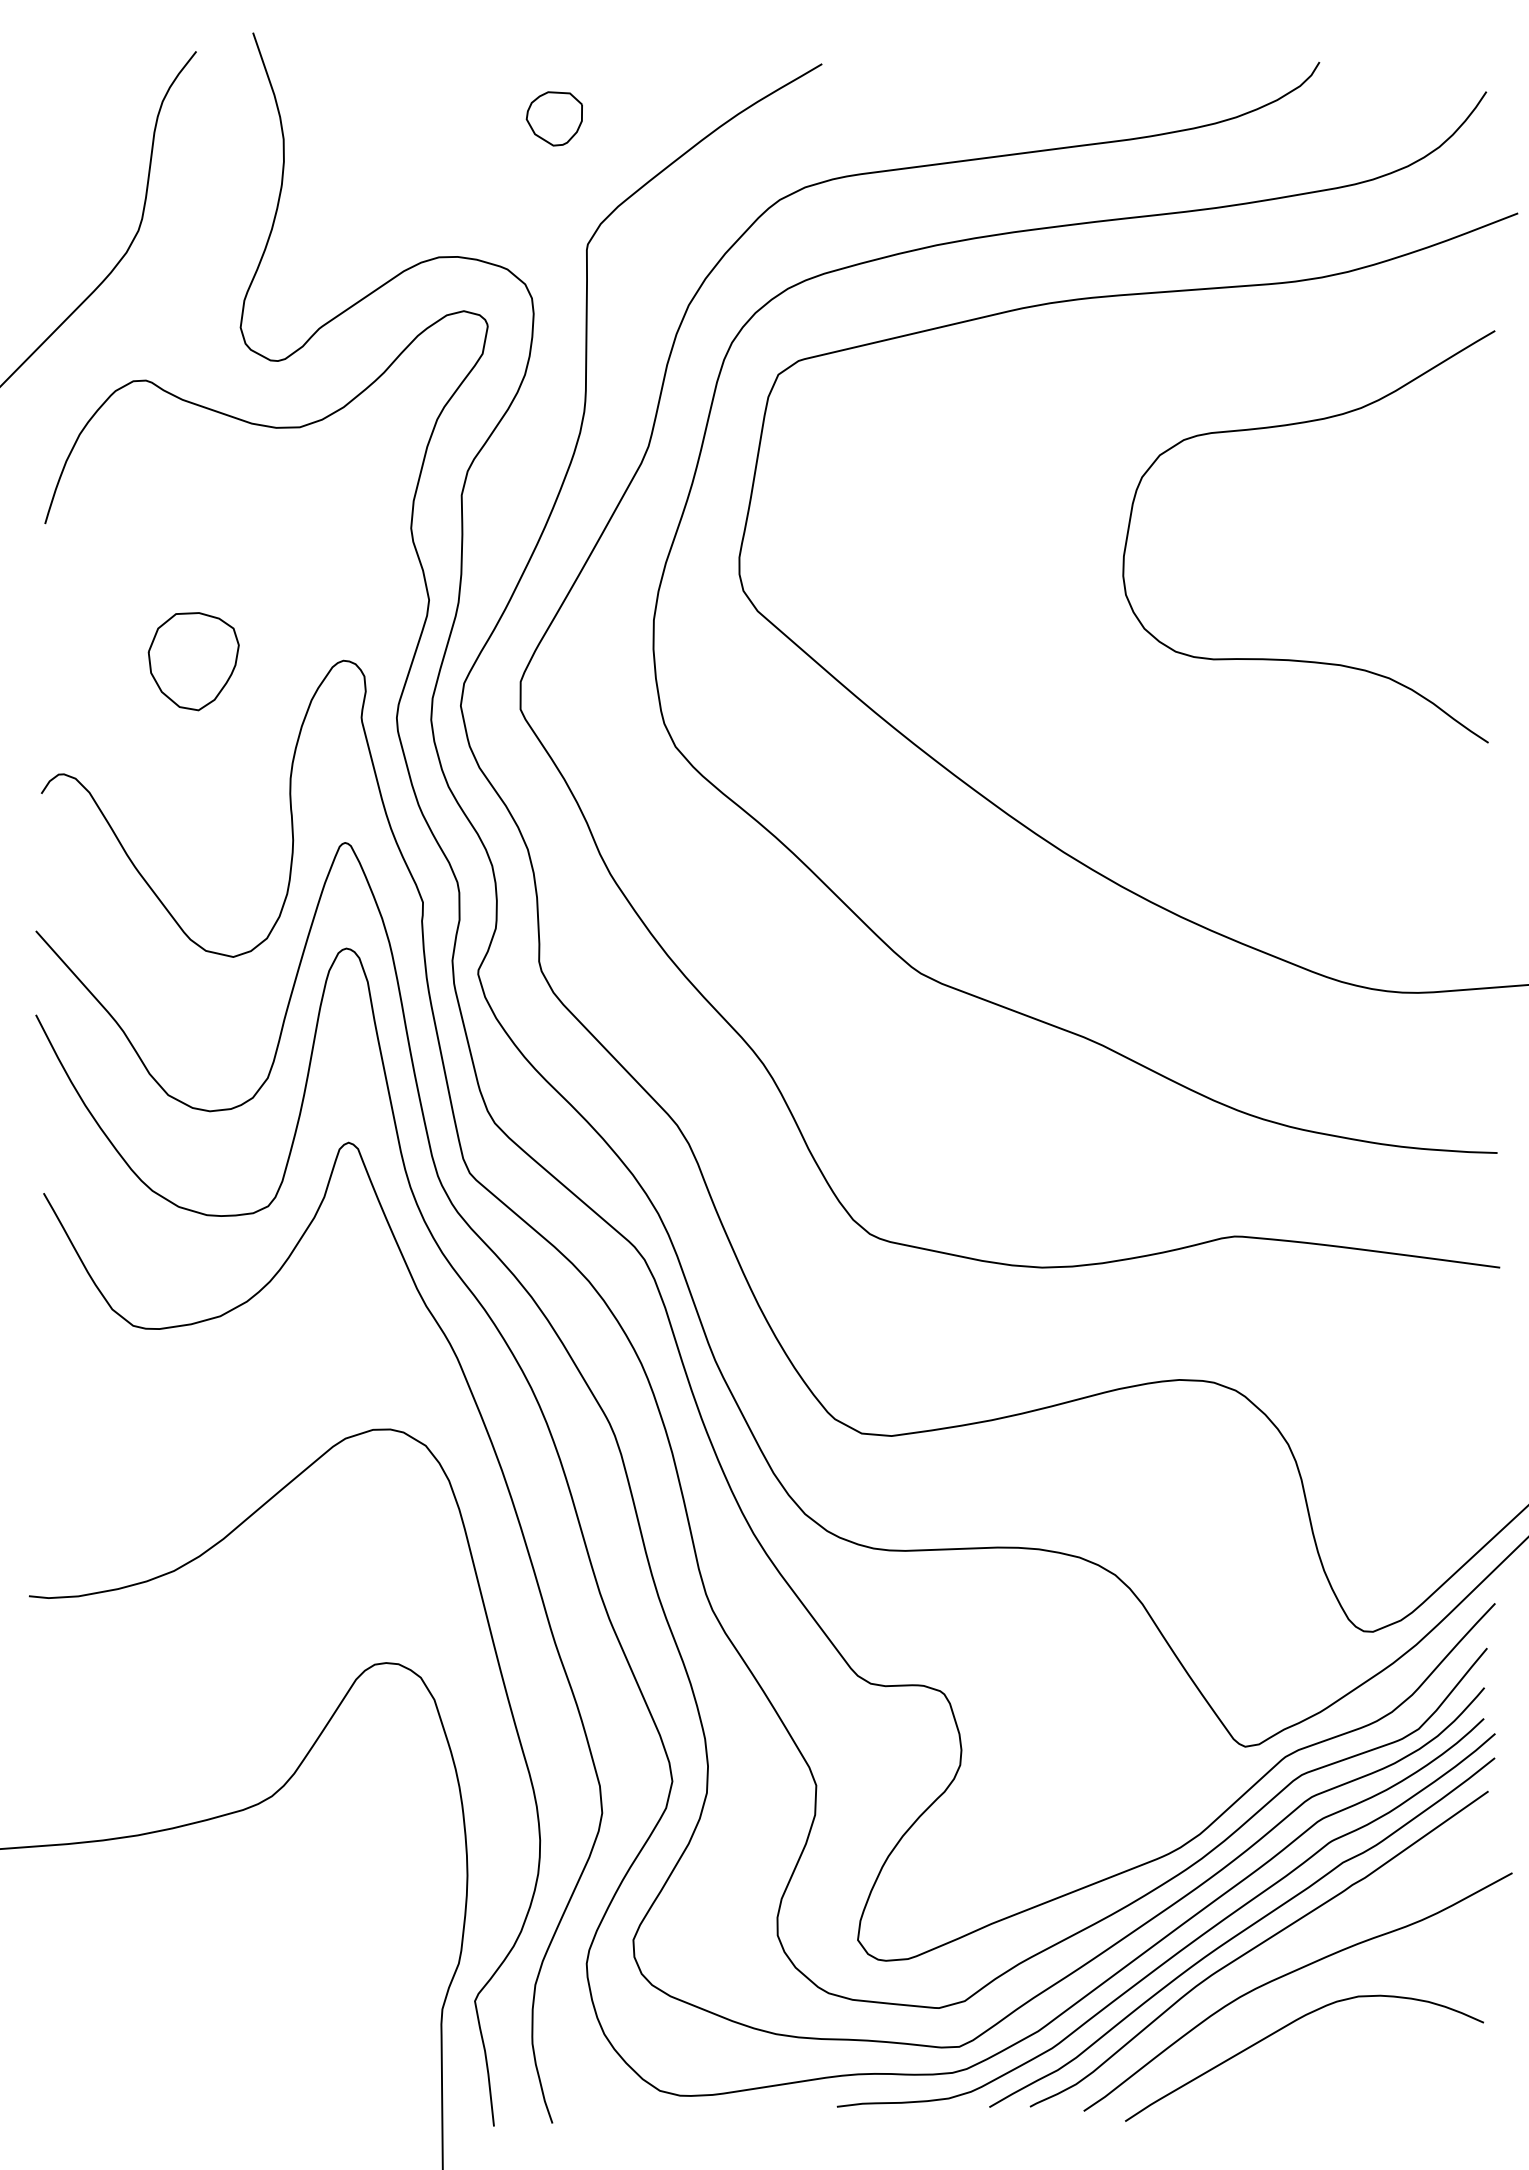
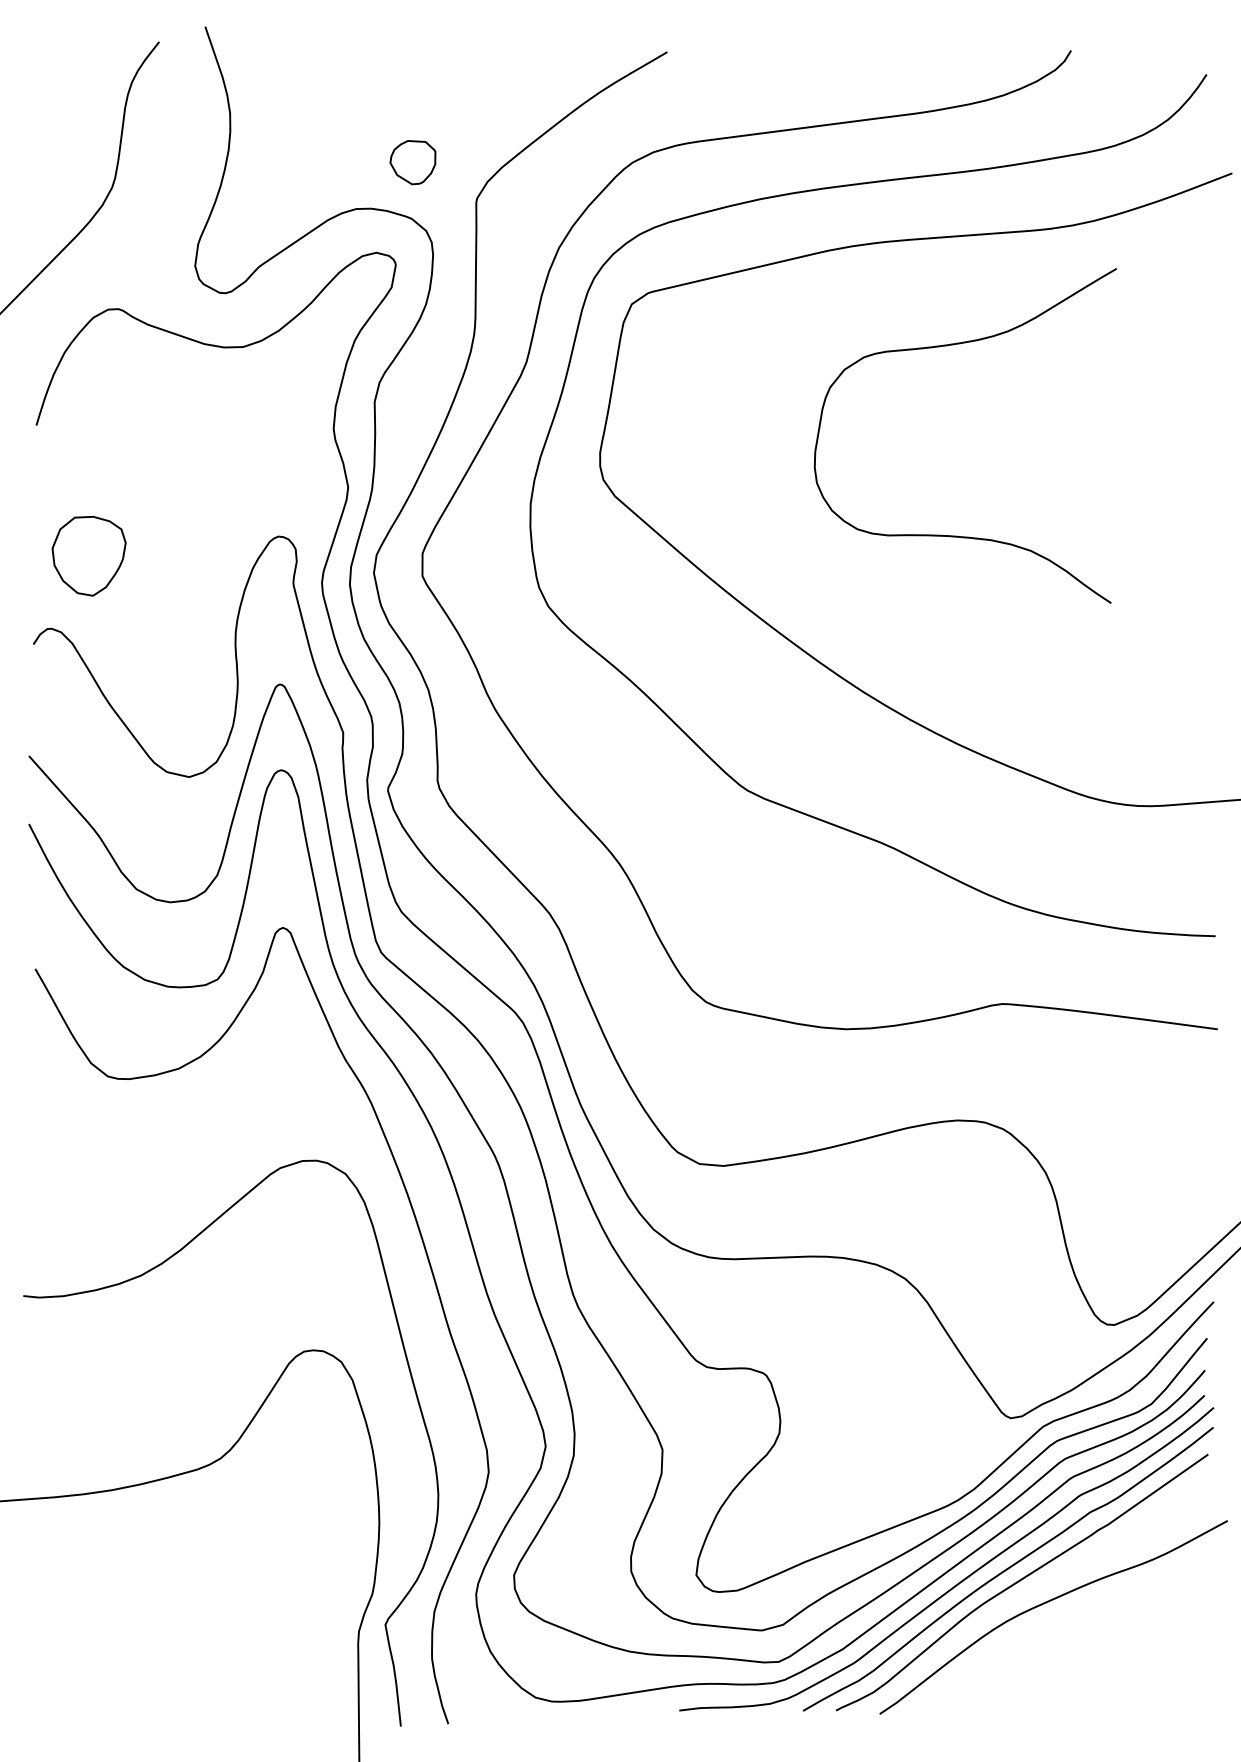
part: (553, 118) -> (412, 162), moved
curve: (1286, 426) -> (947, 346), moved
part: (192, 661) -> (88, 556), moved
curve: (1287, 2026) -> (1045, 1645), removed

